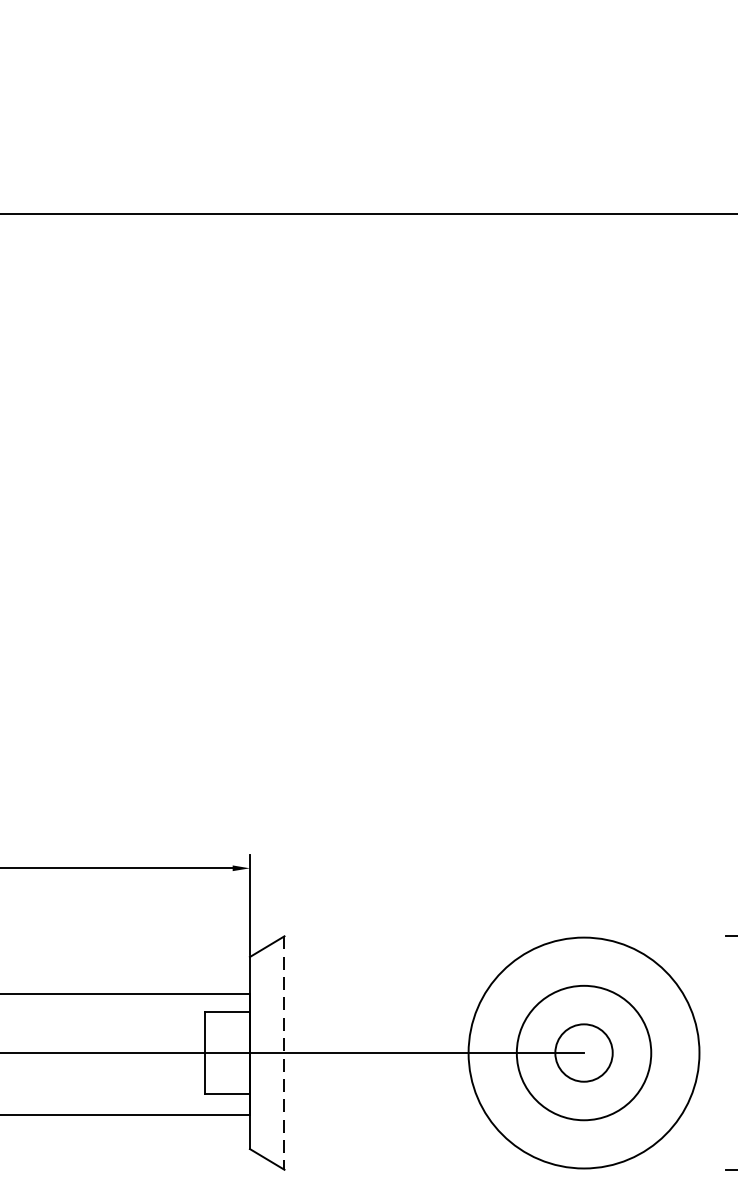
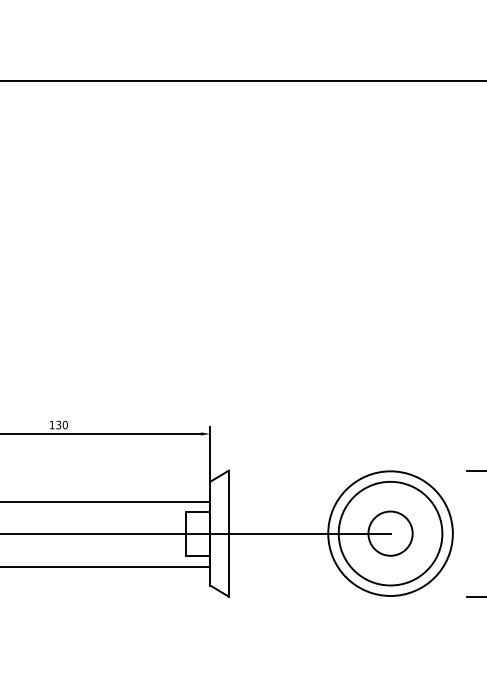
circle: (583, 1052) -> (390, 533), size x1.43
circle: (583, 1052) -> (390, 533), size x1.43
line: (283, 1054) -> (228, 534), dashed -> solid

